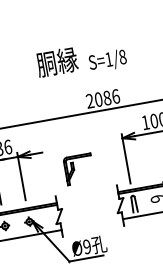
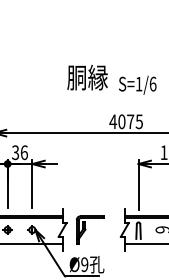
text: (122, 56) -> (152, 83), S=1/8 -> S=1/6
text: (103, 98) -> (126, 121), 2086 -> 4075
part: (78, 169) -> (89, 229), moved

